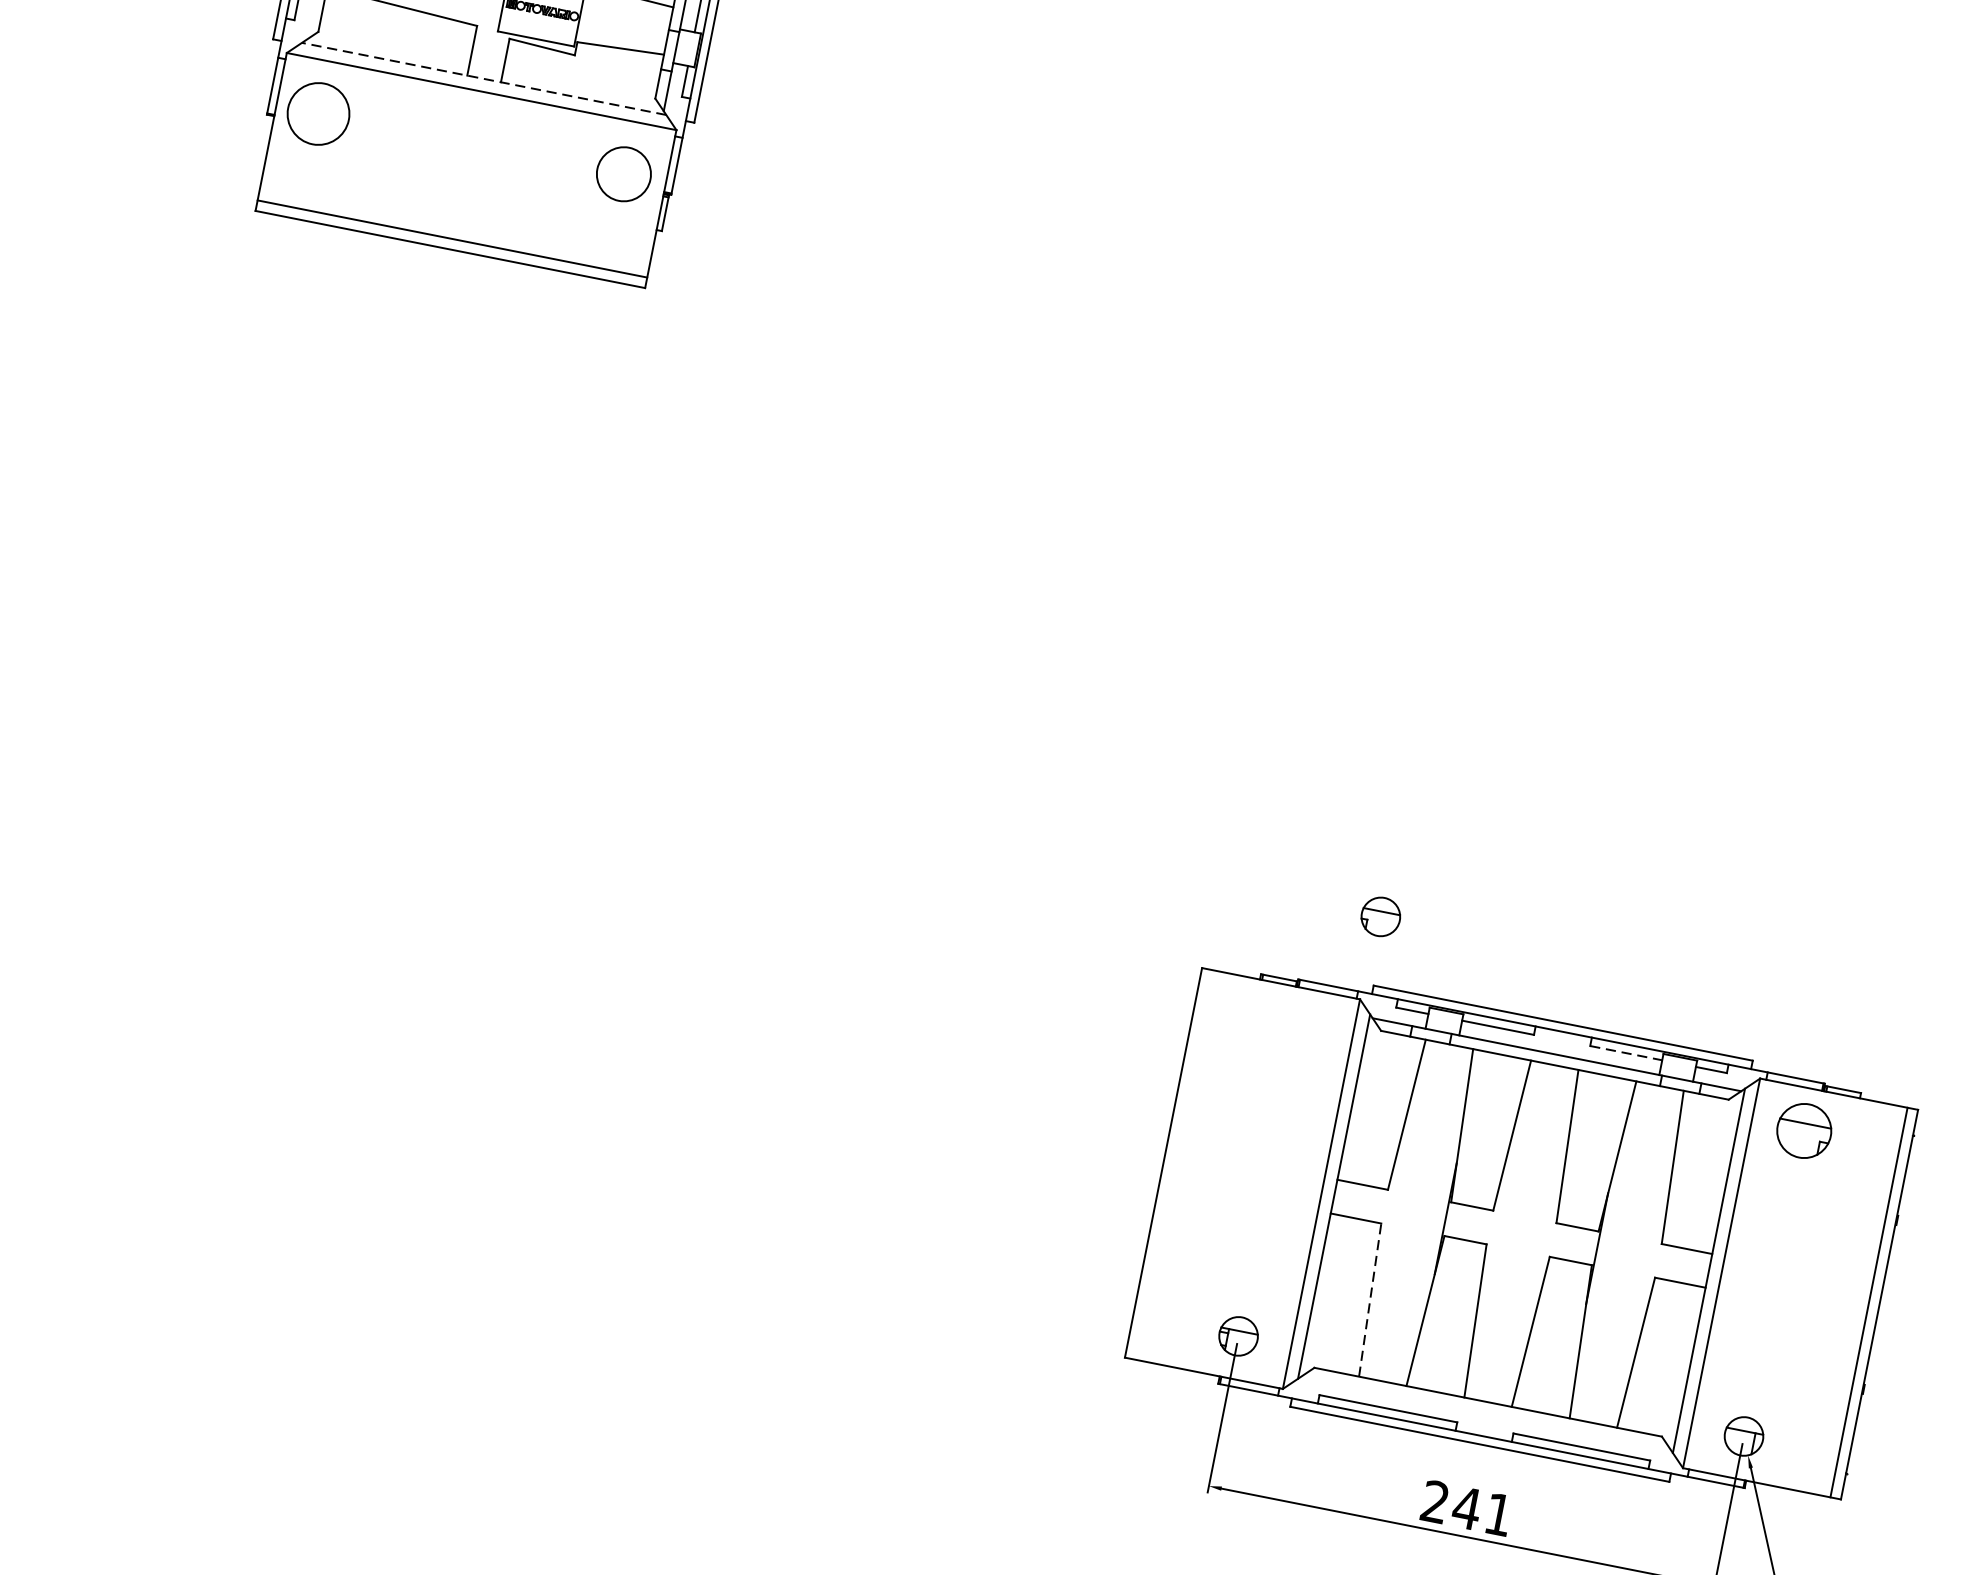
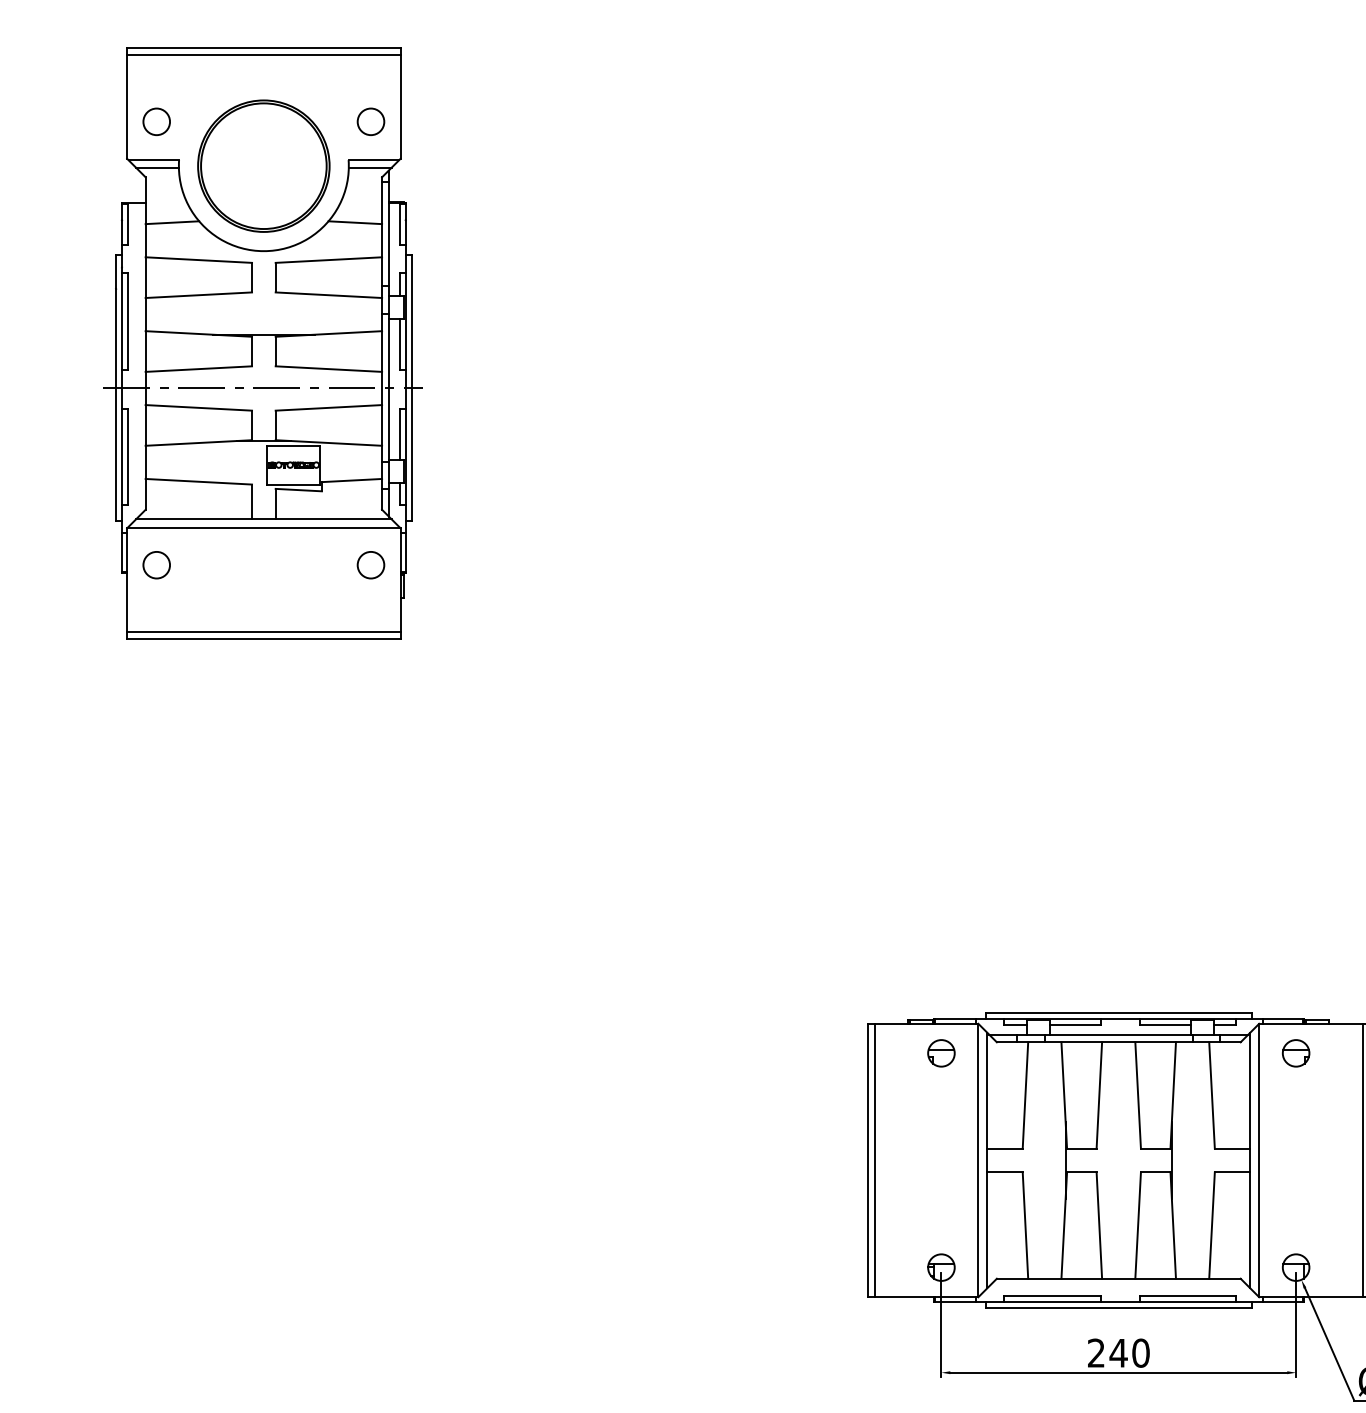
line: (483, 78) -> (263, 519), dashed -> solid
circle: (318, 112) -> (156, 564), size x0.62
circle: (623, 174) -> (370, 565), size x0.71
part: (1380, 917) -> (941, 1053), moved
line: (1626, 1053) -> (1165, 1024), dashed -> solid
part: (1804, 1131) -> (1296, 1053), size x0.71
line: (1173, 1164) -> (874, 1160), added
line: (1370, 1300) -> (1025, 1225), dashed -> solid
text: (1498, 1513) -> (1140, 1352), 241 -> 240

